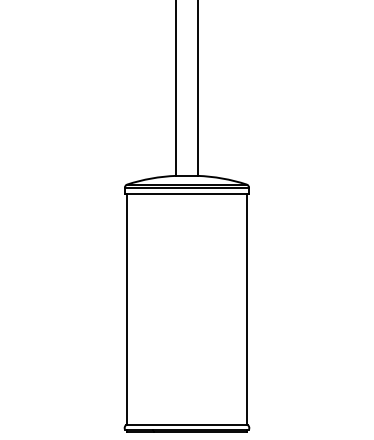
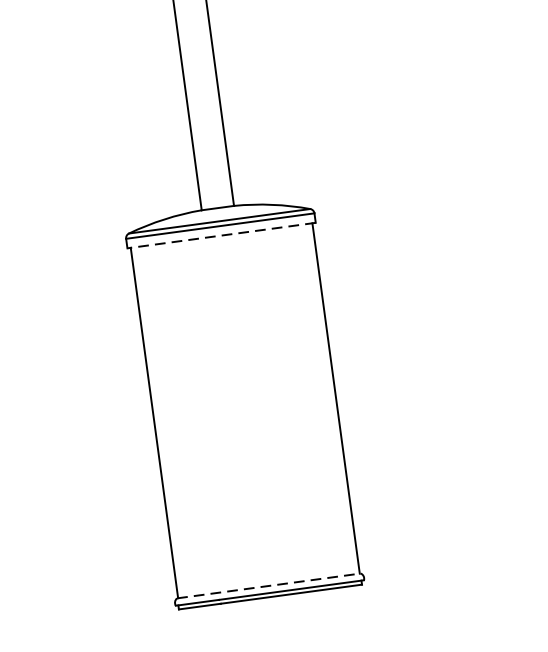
line: (186, 193) -> (220, 234), solid -> dashed
line: (187, 424) -> (269, 585), solid -> dashed

